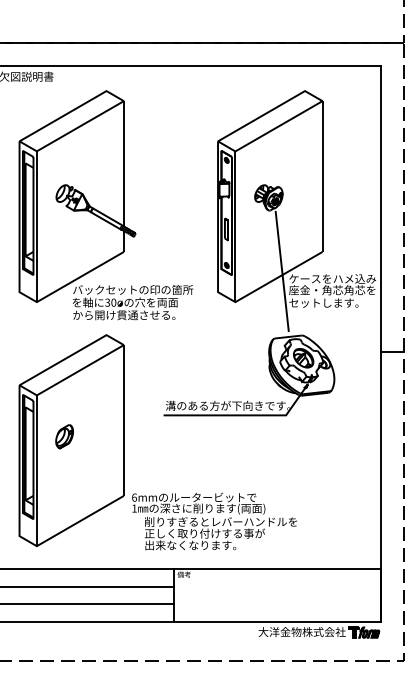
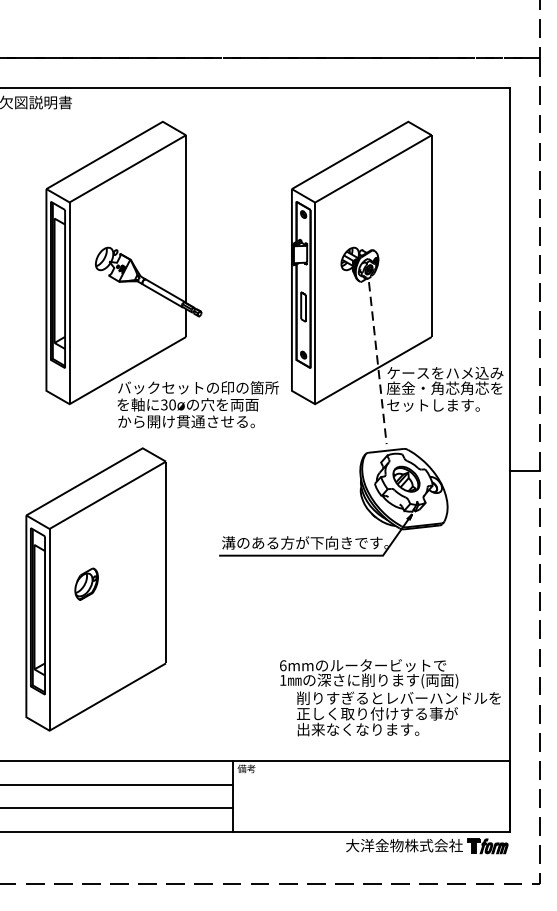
part: (105, 205) -> (161, 274), moved
line: (282, 271) -> (378, 363), solid -> dashed
text: (214, 521) -> (390, 697), moved

